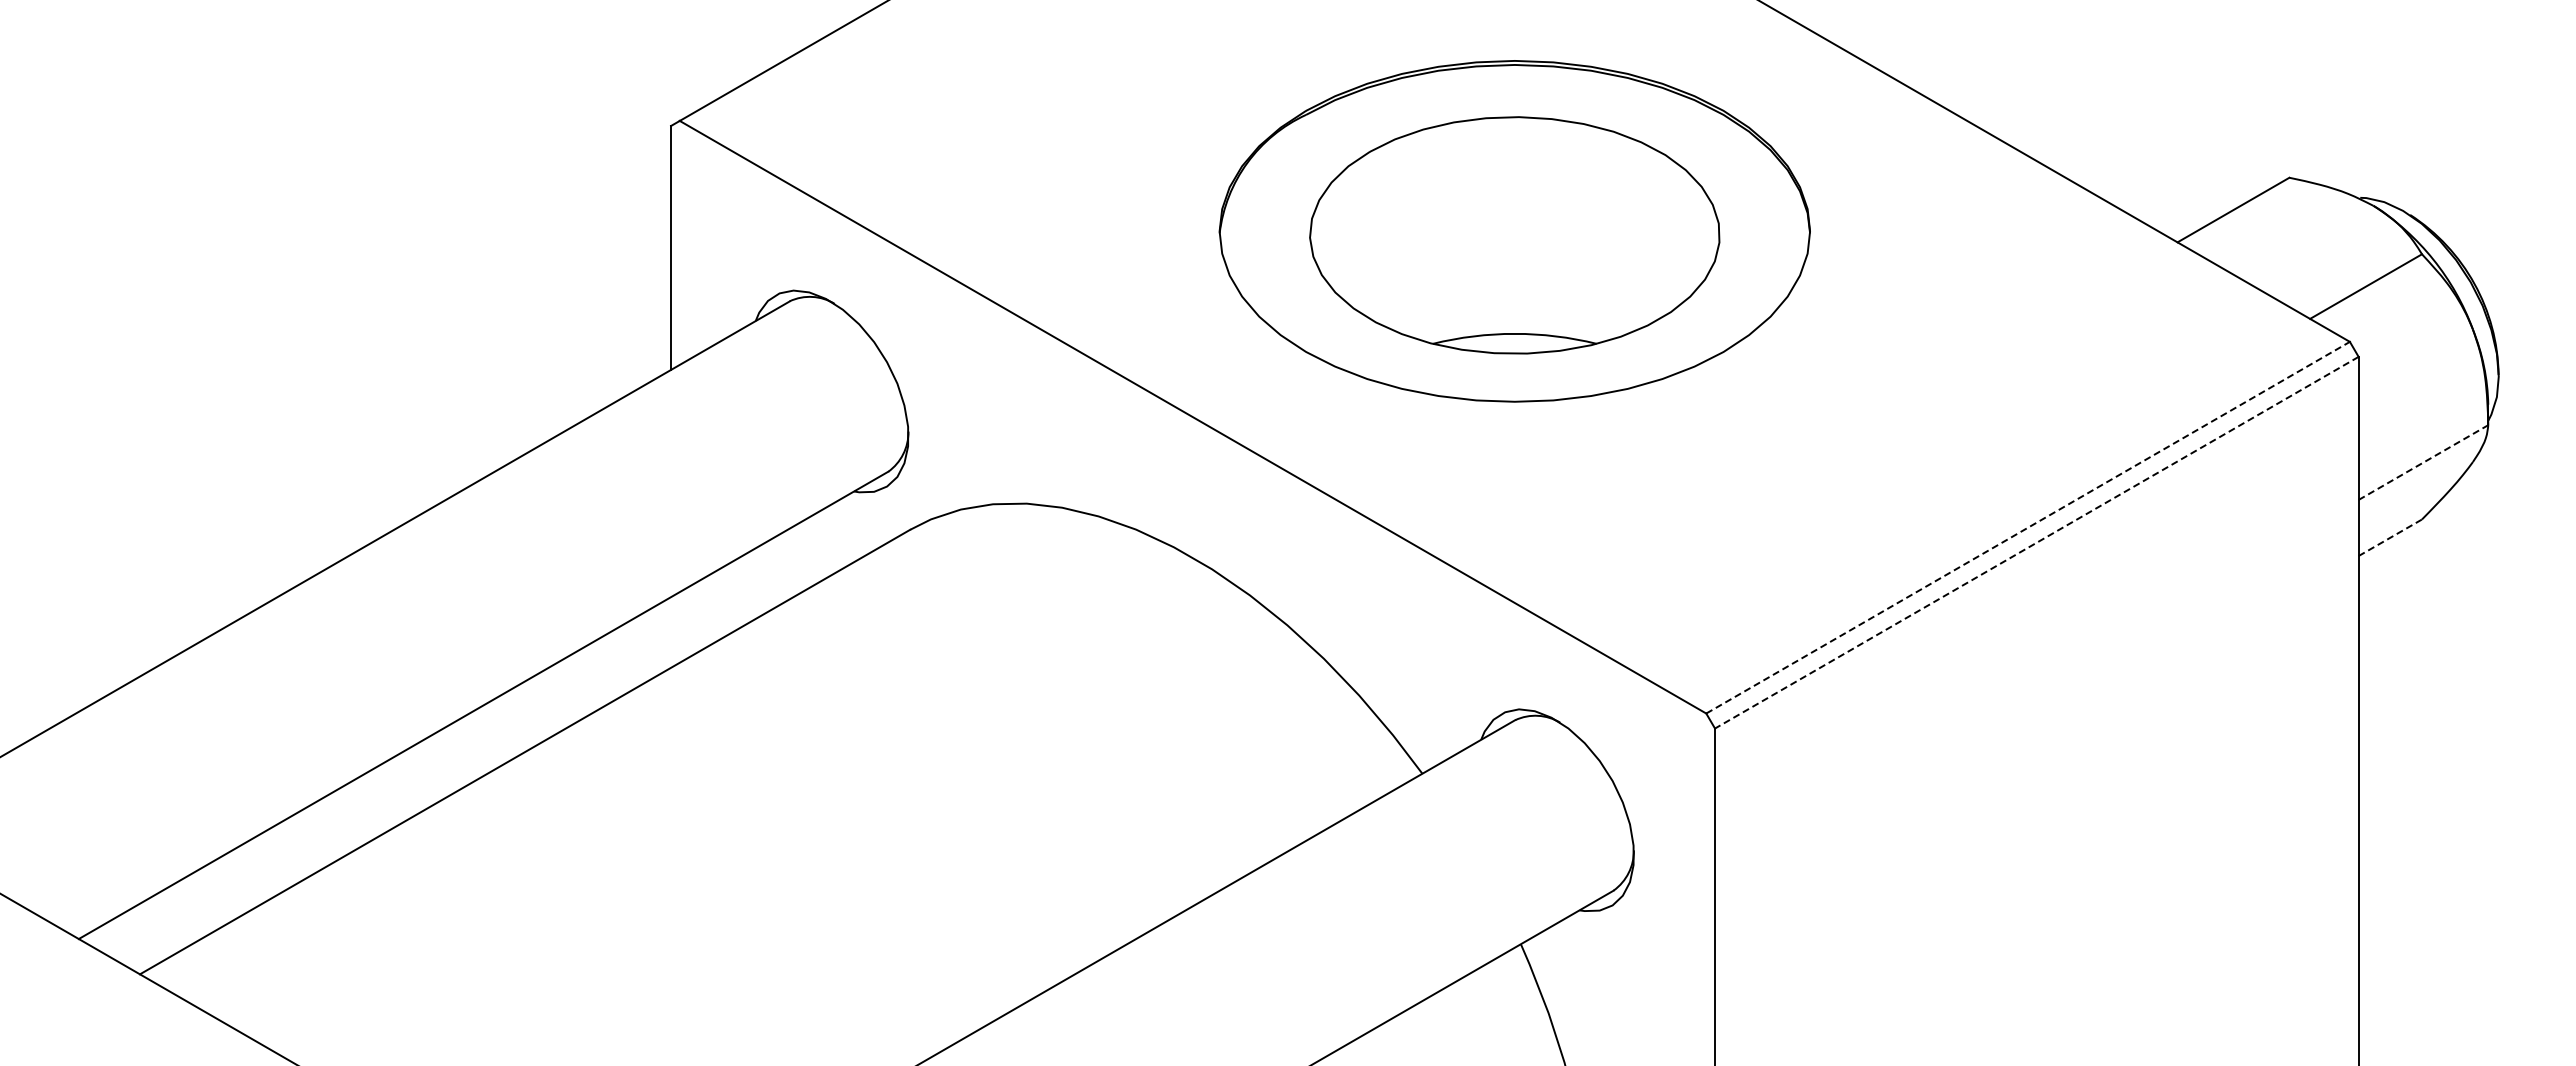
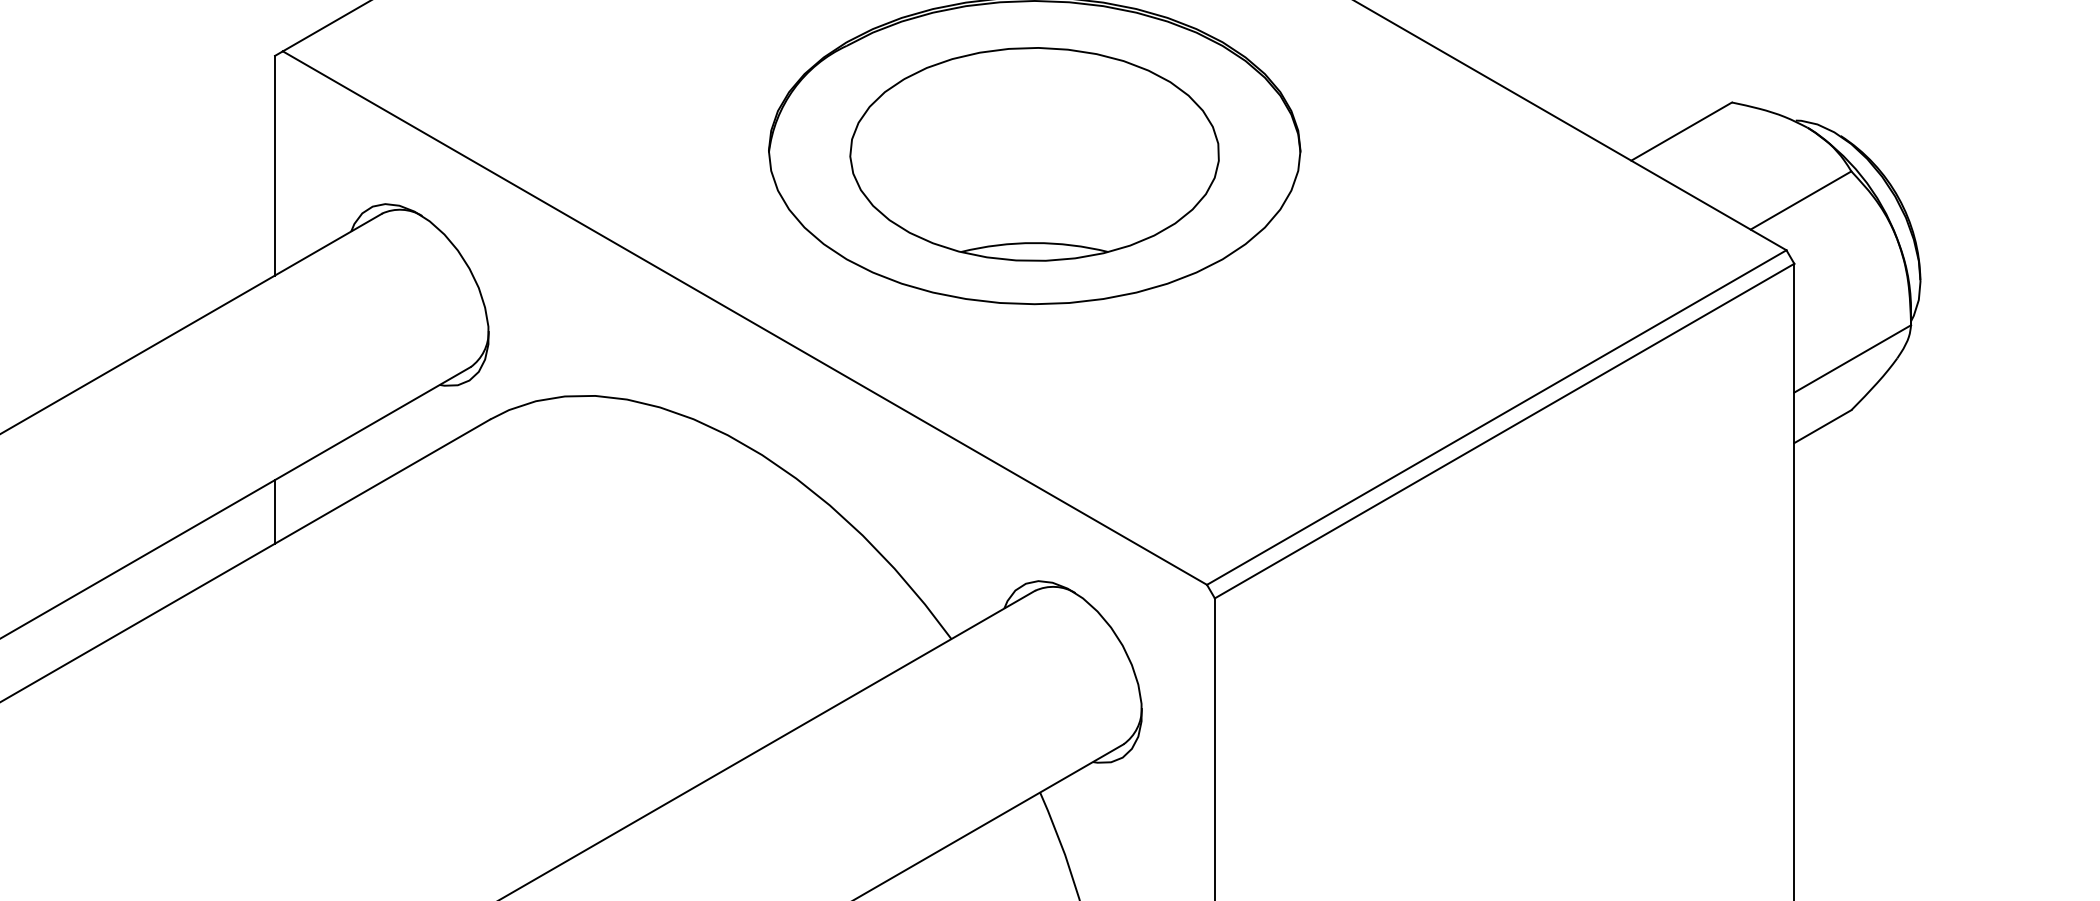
line: (2423, 462) -> (1852, 358), dashed -> solid
line: (2028, 527) -> (1497, 417), dashed -> solid
line: (2390, 537) -> (1823, 426), dashed -> solid
line: (2036, 542) -> (1504, 430), dashed -> solid
line: (671, 632) -> (275, 511), added

